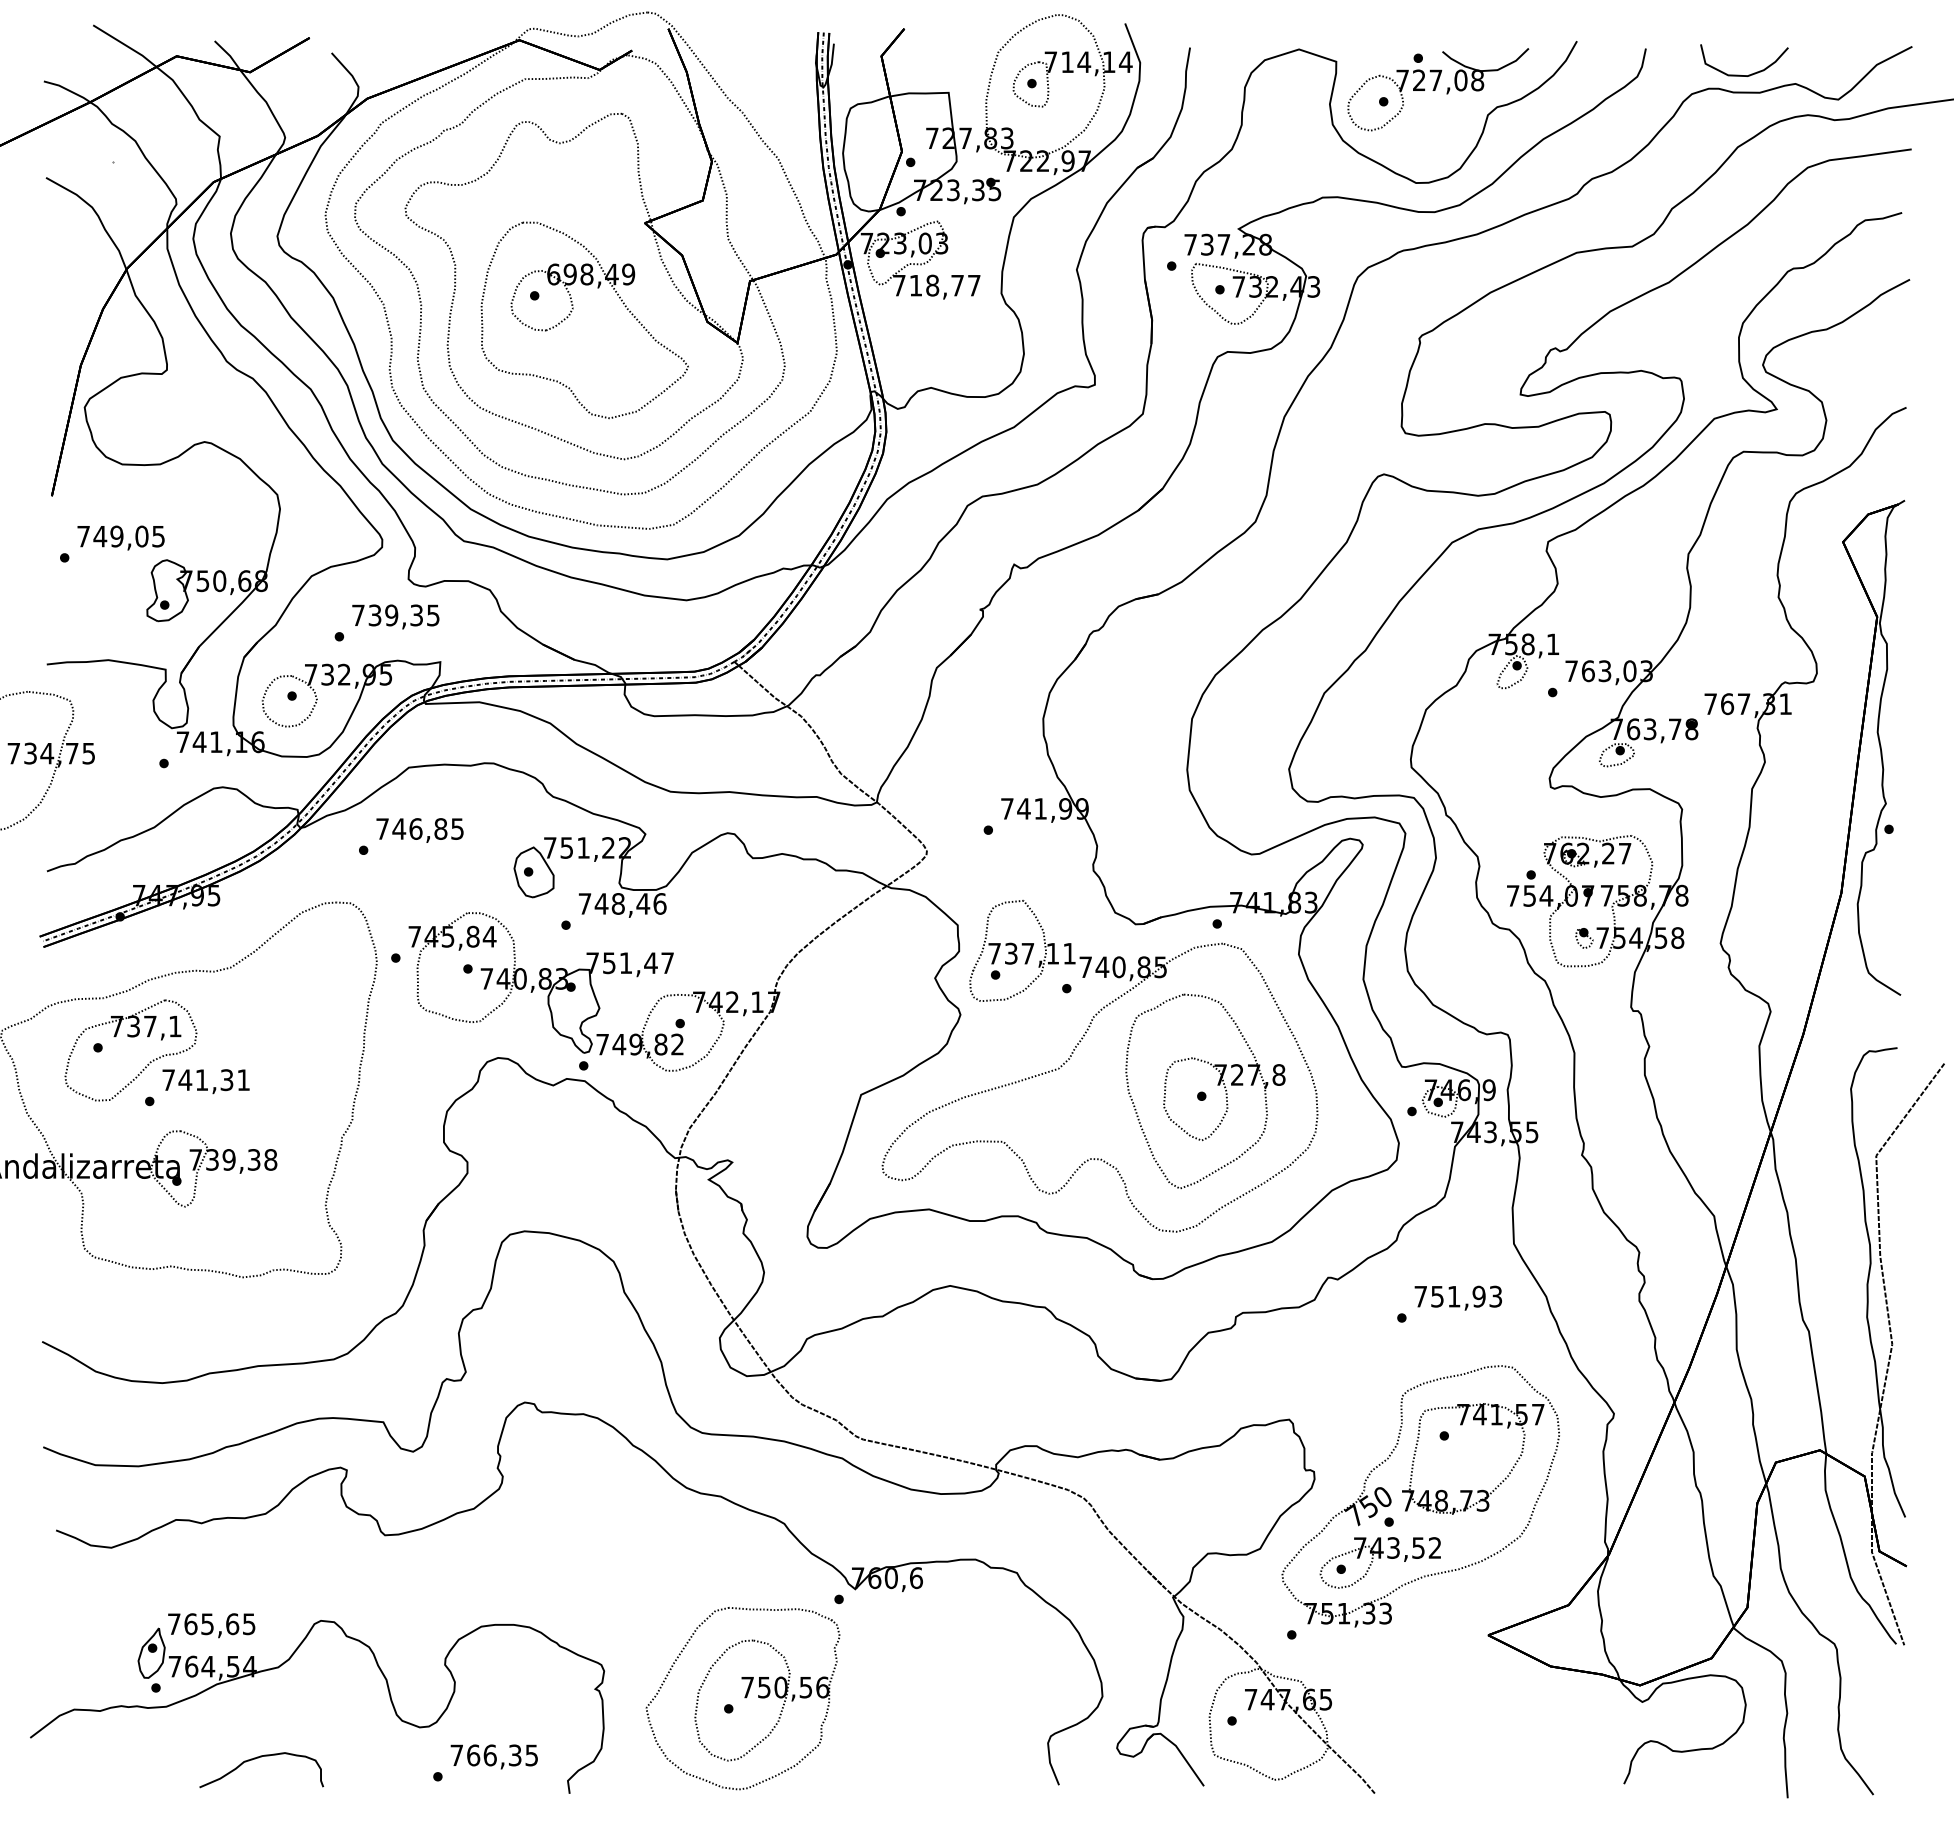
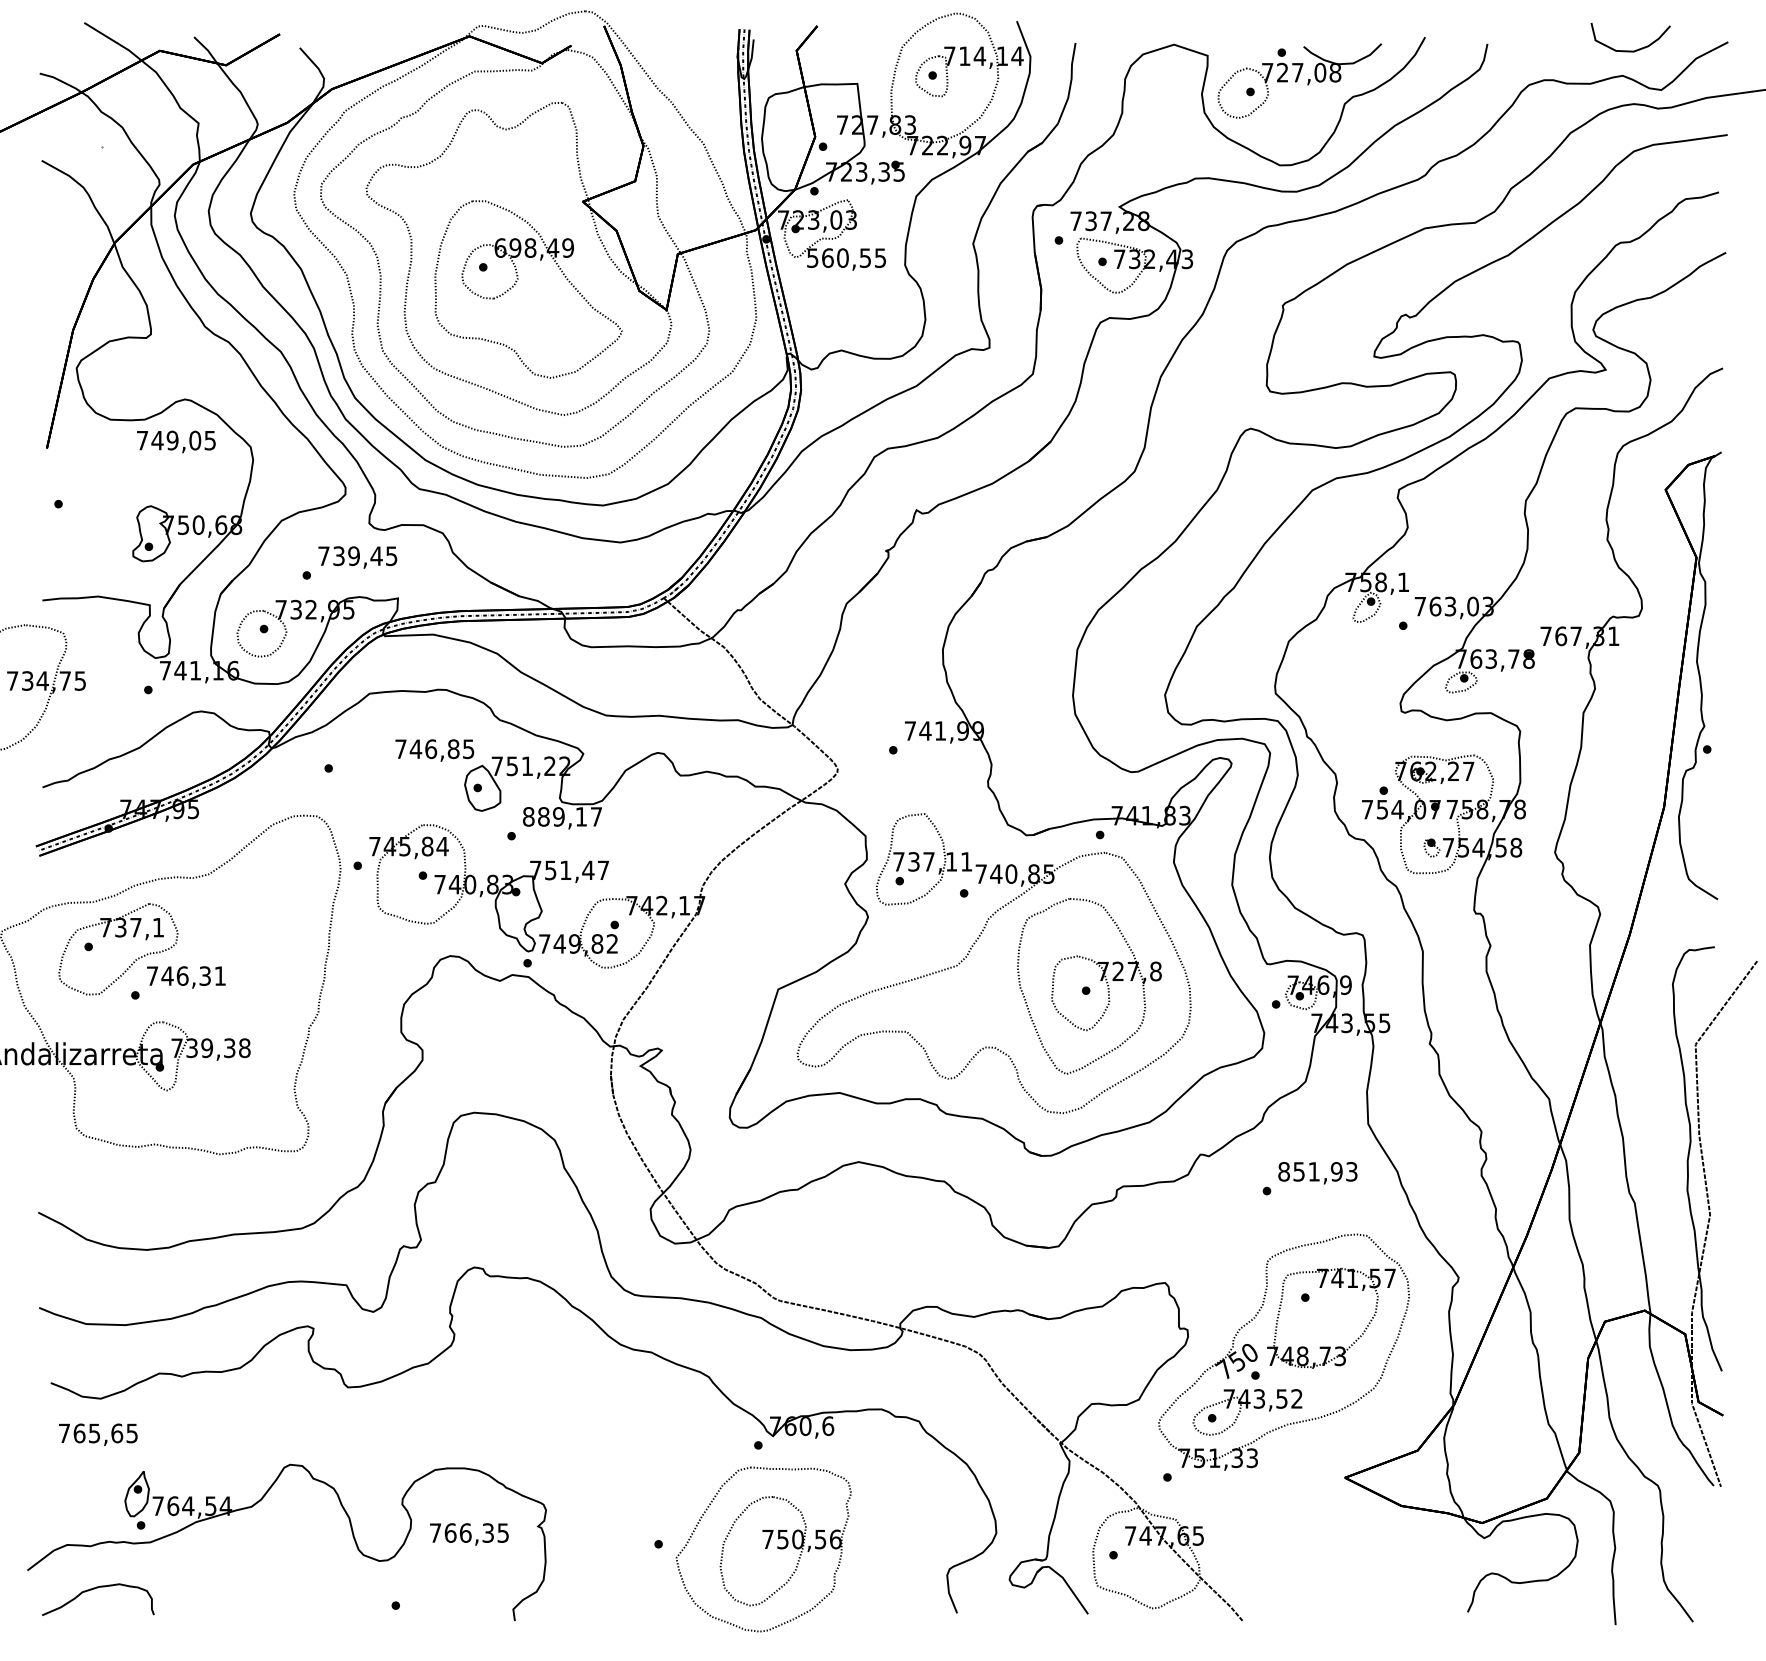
curve: (1748, 74) -> (1634, 50), moved
text: (936, 285) -> (846, 258), 718,77 -> 560,55
text: (120, 537) -> (175, 441), moved
text: (416, 615) -> (376, 556), 739,35 -> 739,45
text: (419, 830) -> (434, 750), moved
text: (622, 903) -> (562, 816), 748,46 -> 889,17
text: (201, 1080) -> (182, 976), 741,31 -> 746,31
text: (1420, 1296) -> (1283, 1171), 751,93 -> 851,93
text: (211, 1625) -> (98, 1434), moved
part: (742, 1698) -> (763, 1549), moved
text: (493, 1756) -> (468, 1534), moved
curve: (258, 1758) -> (95, 1589), moved

